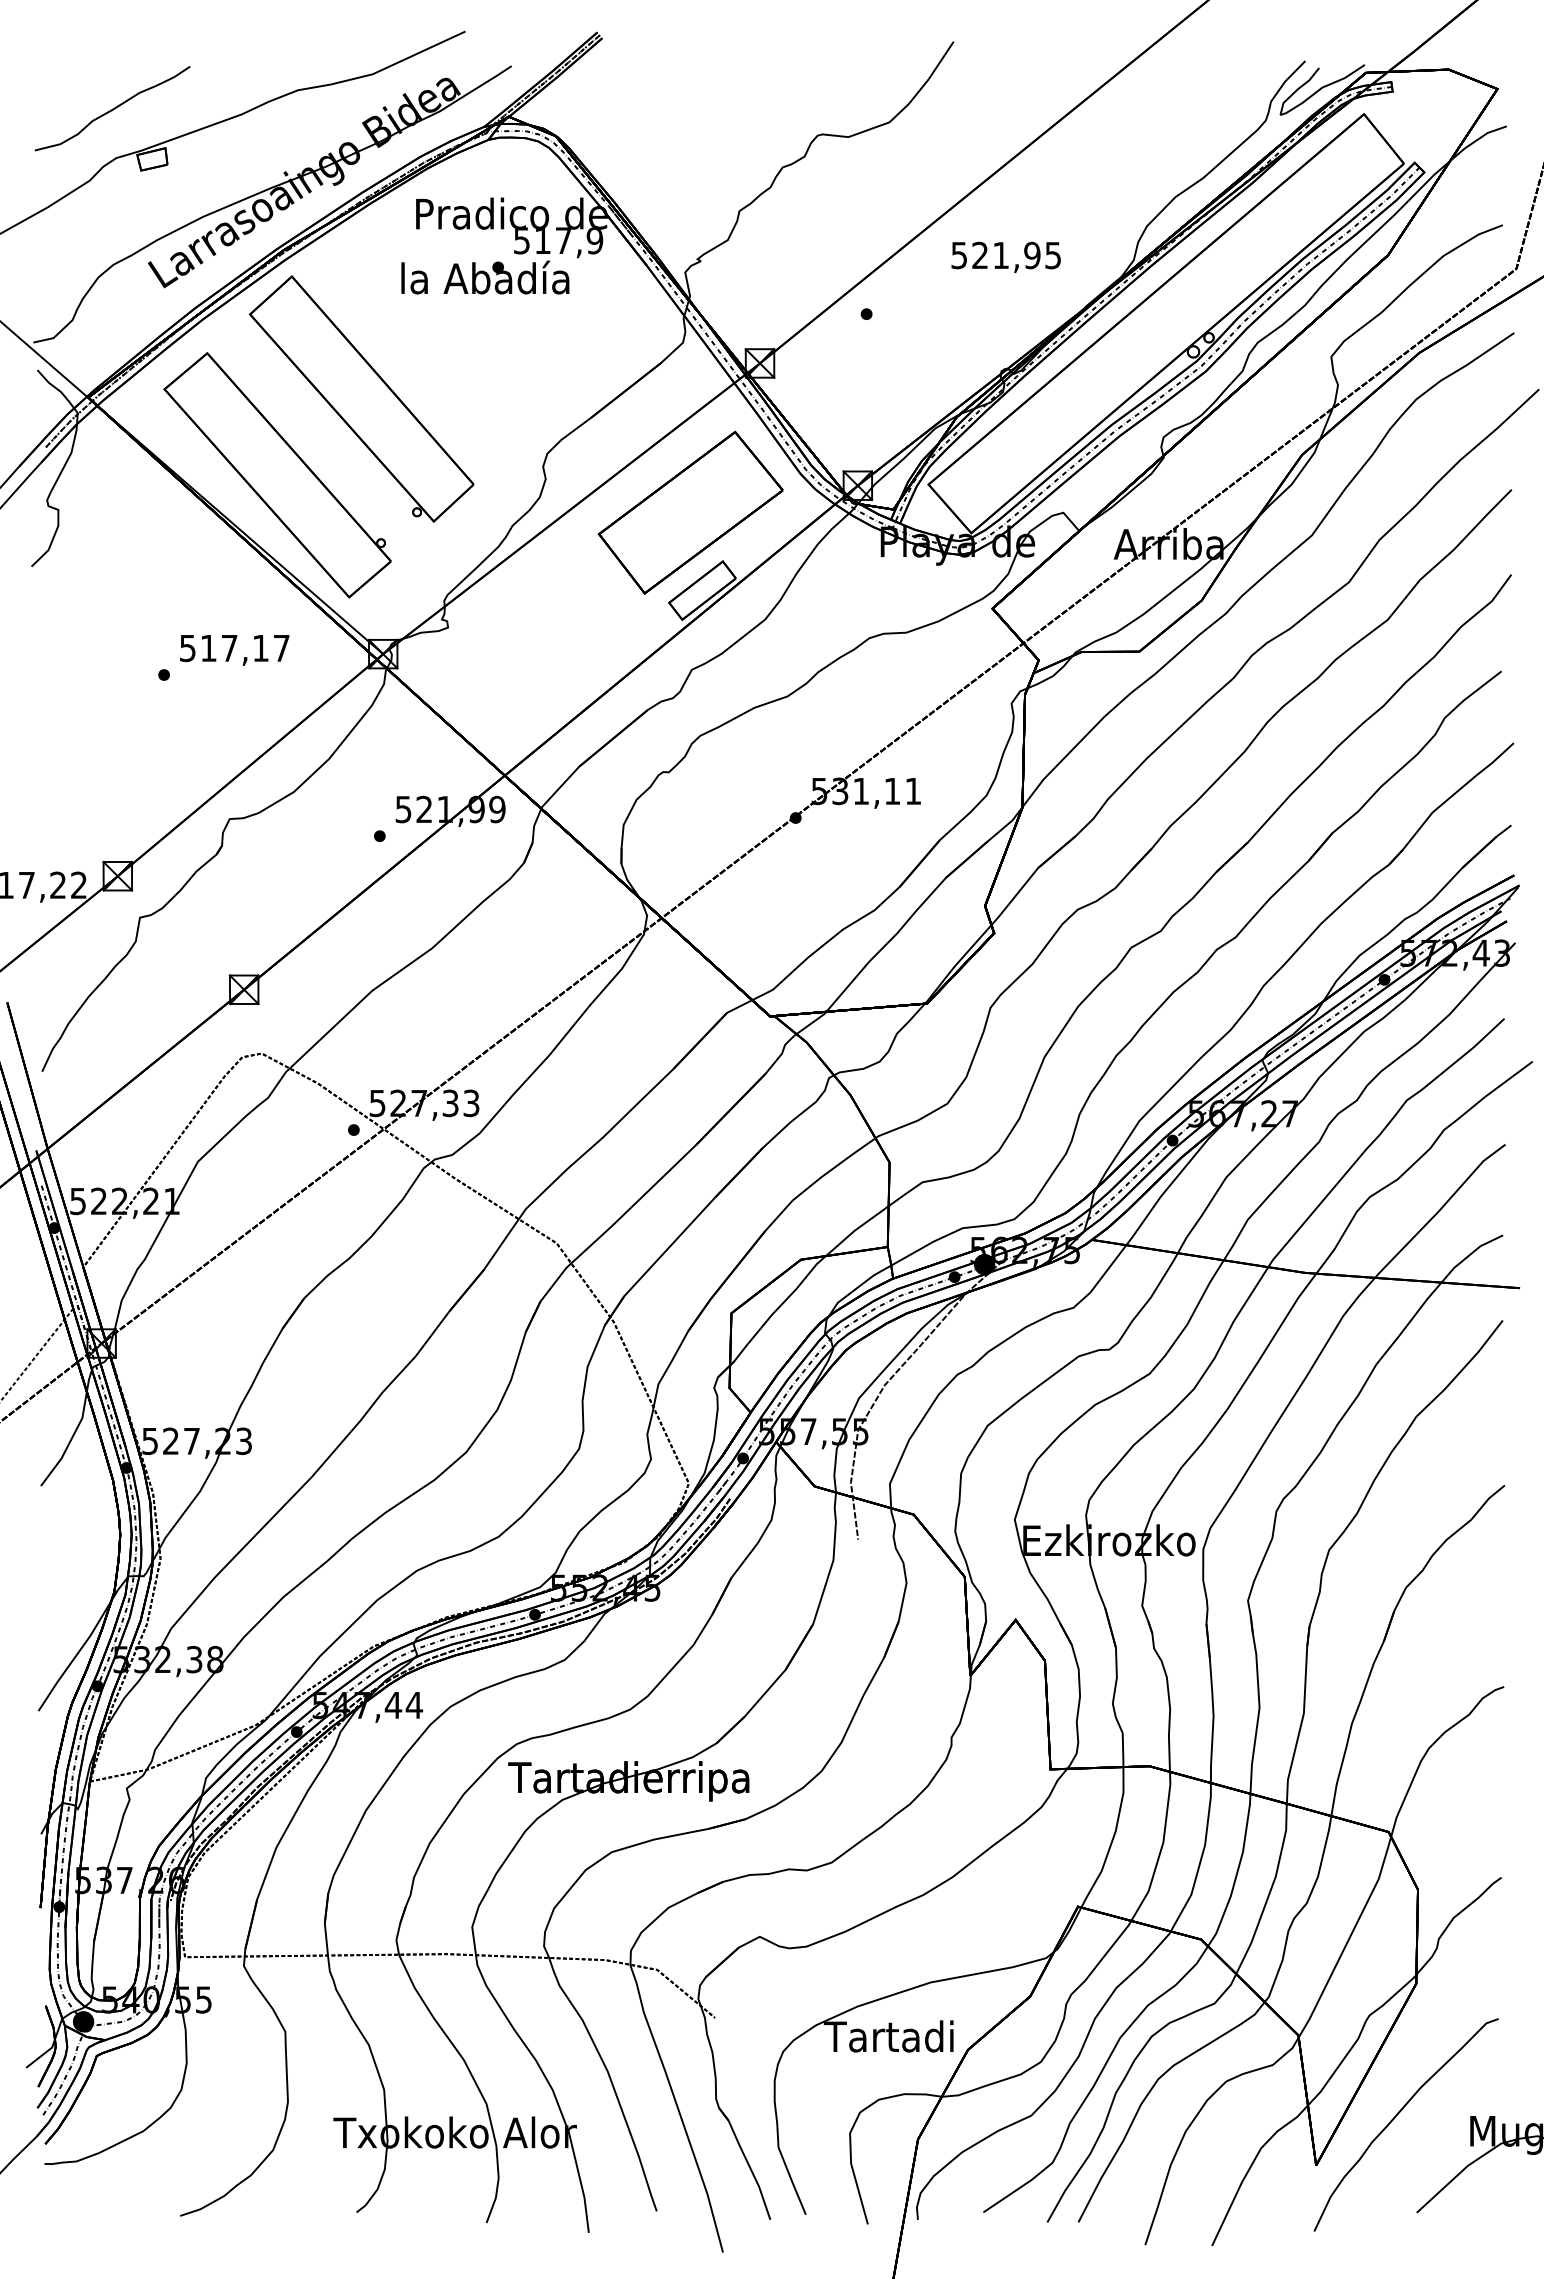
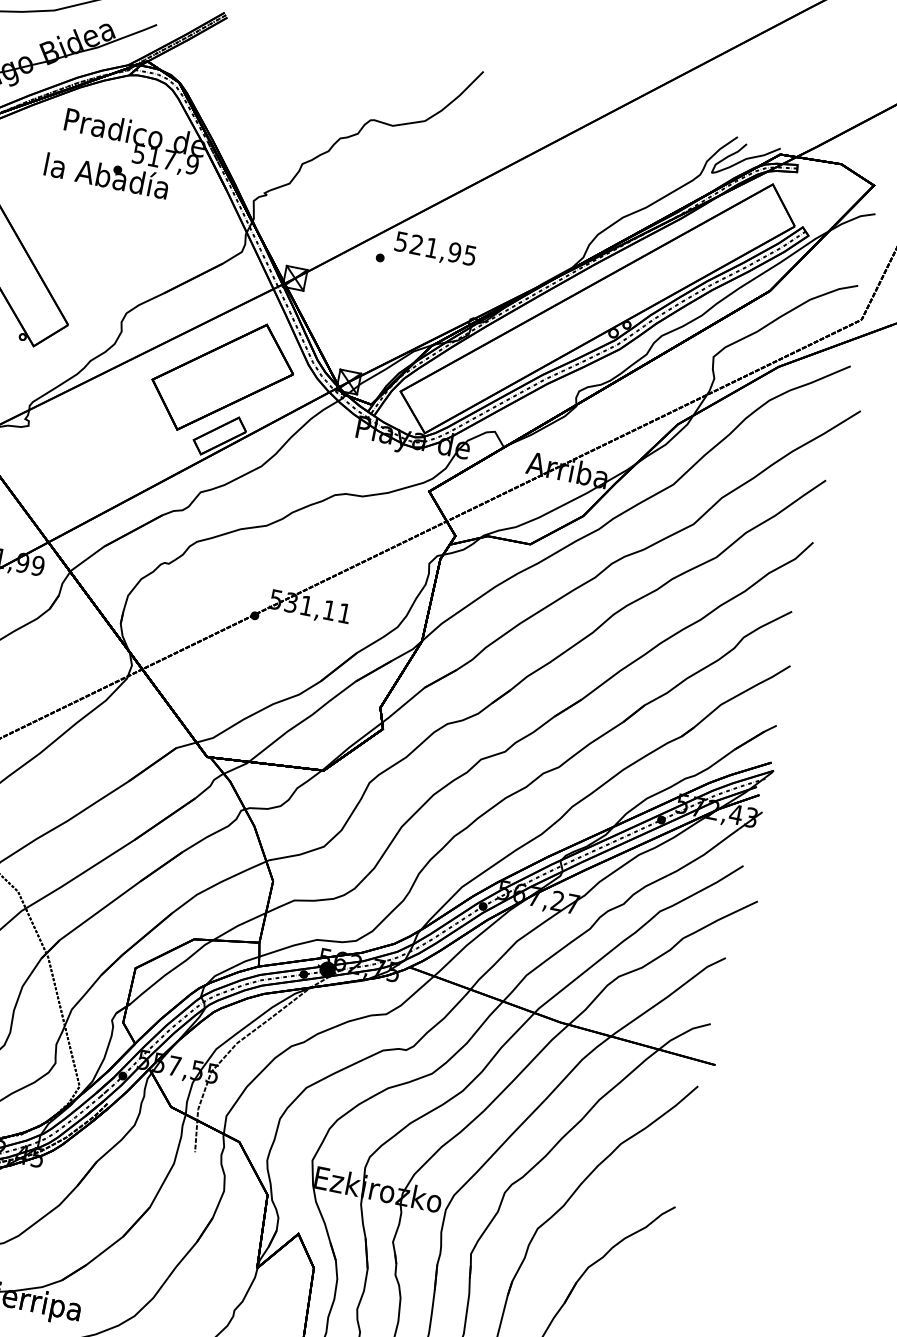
text: (1005, 256) -> (435, 249), moved

